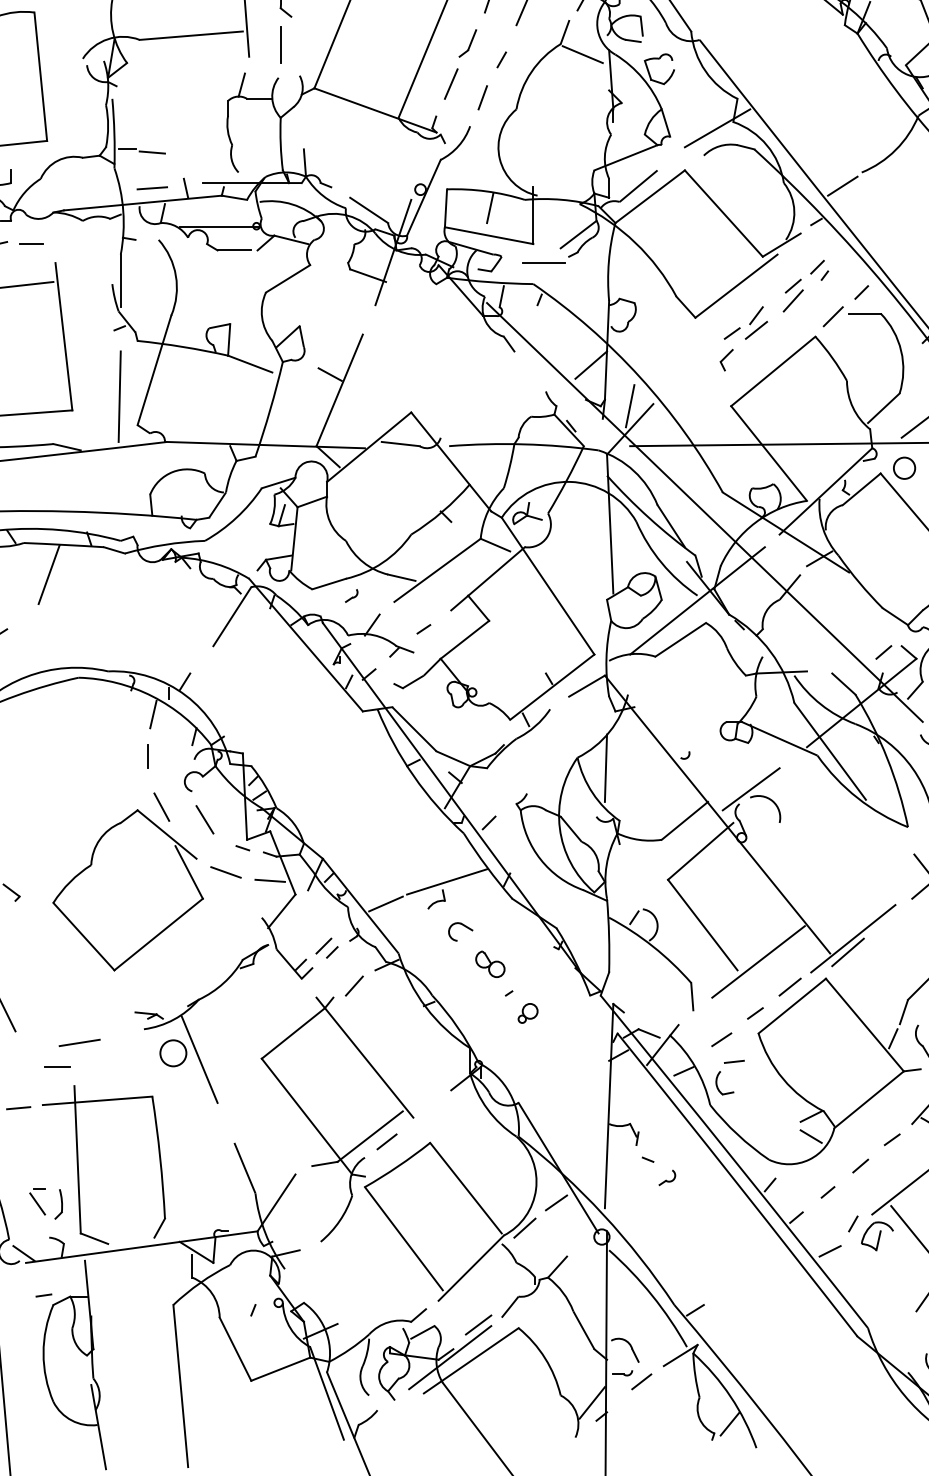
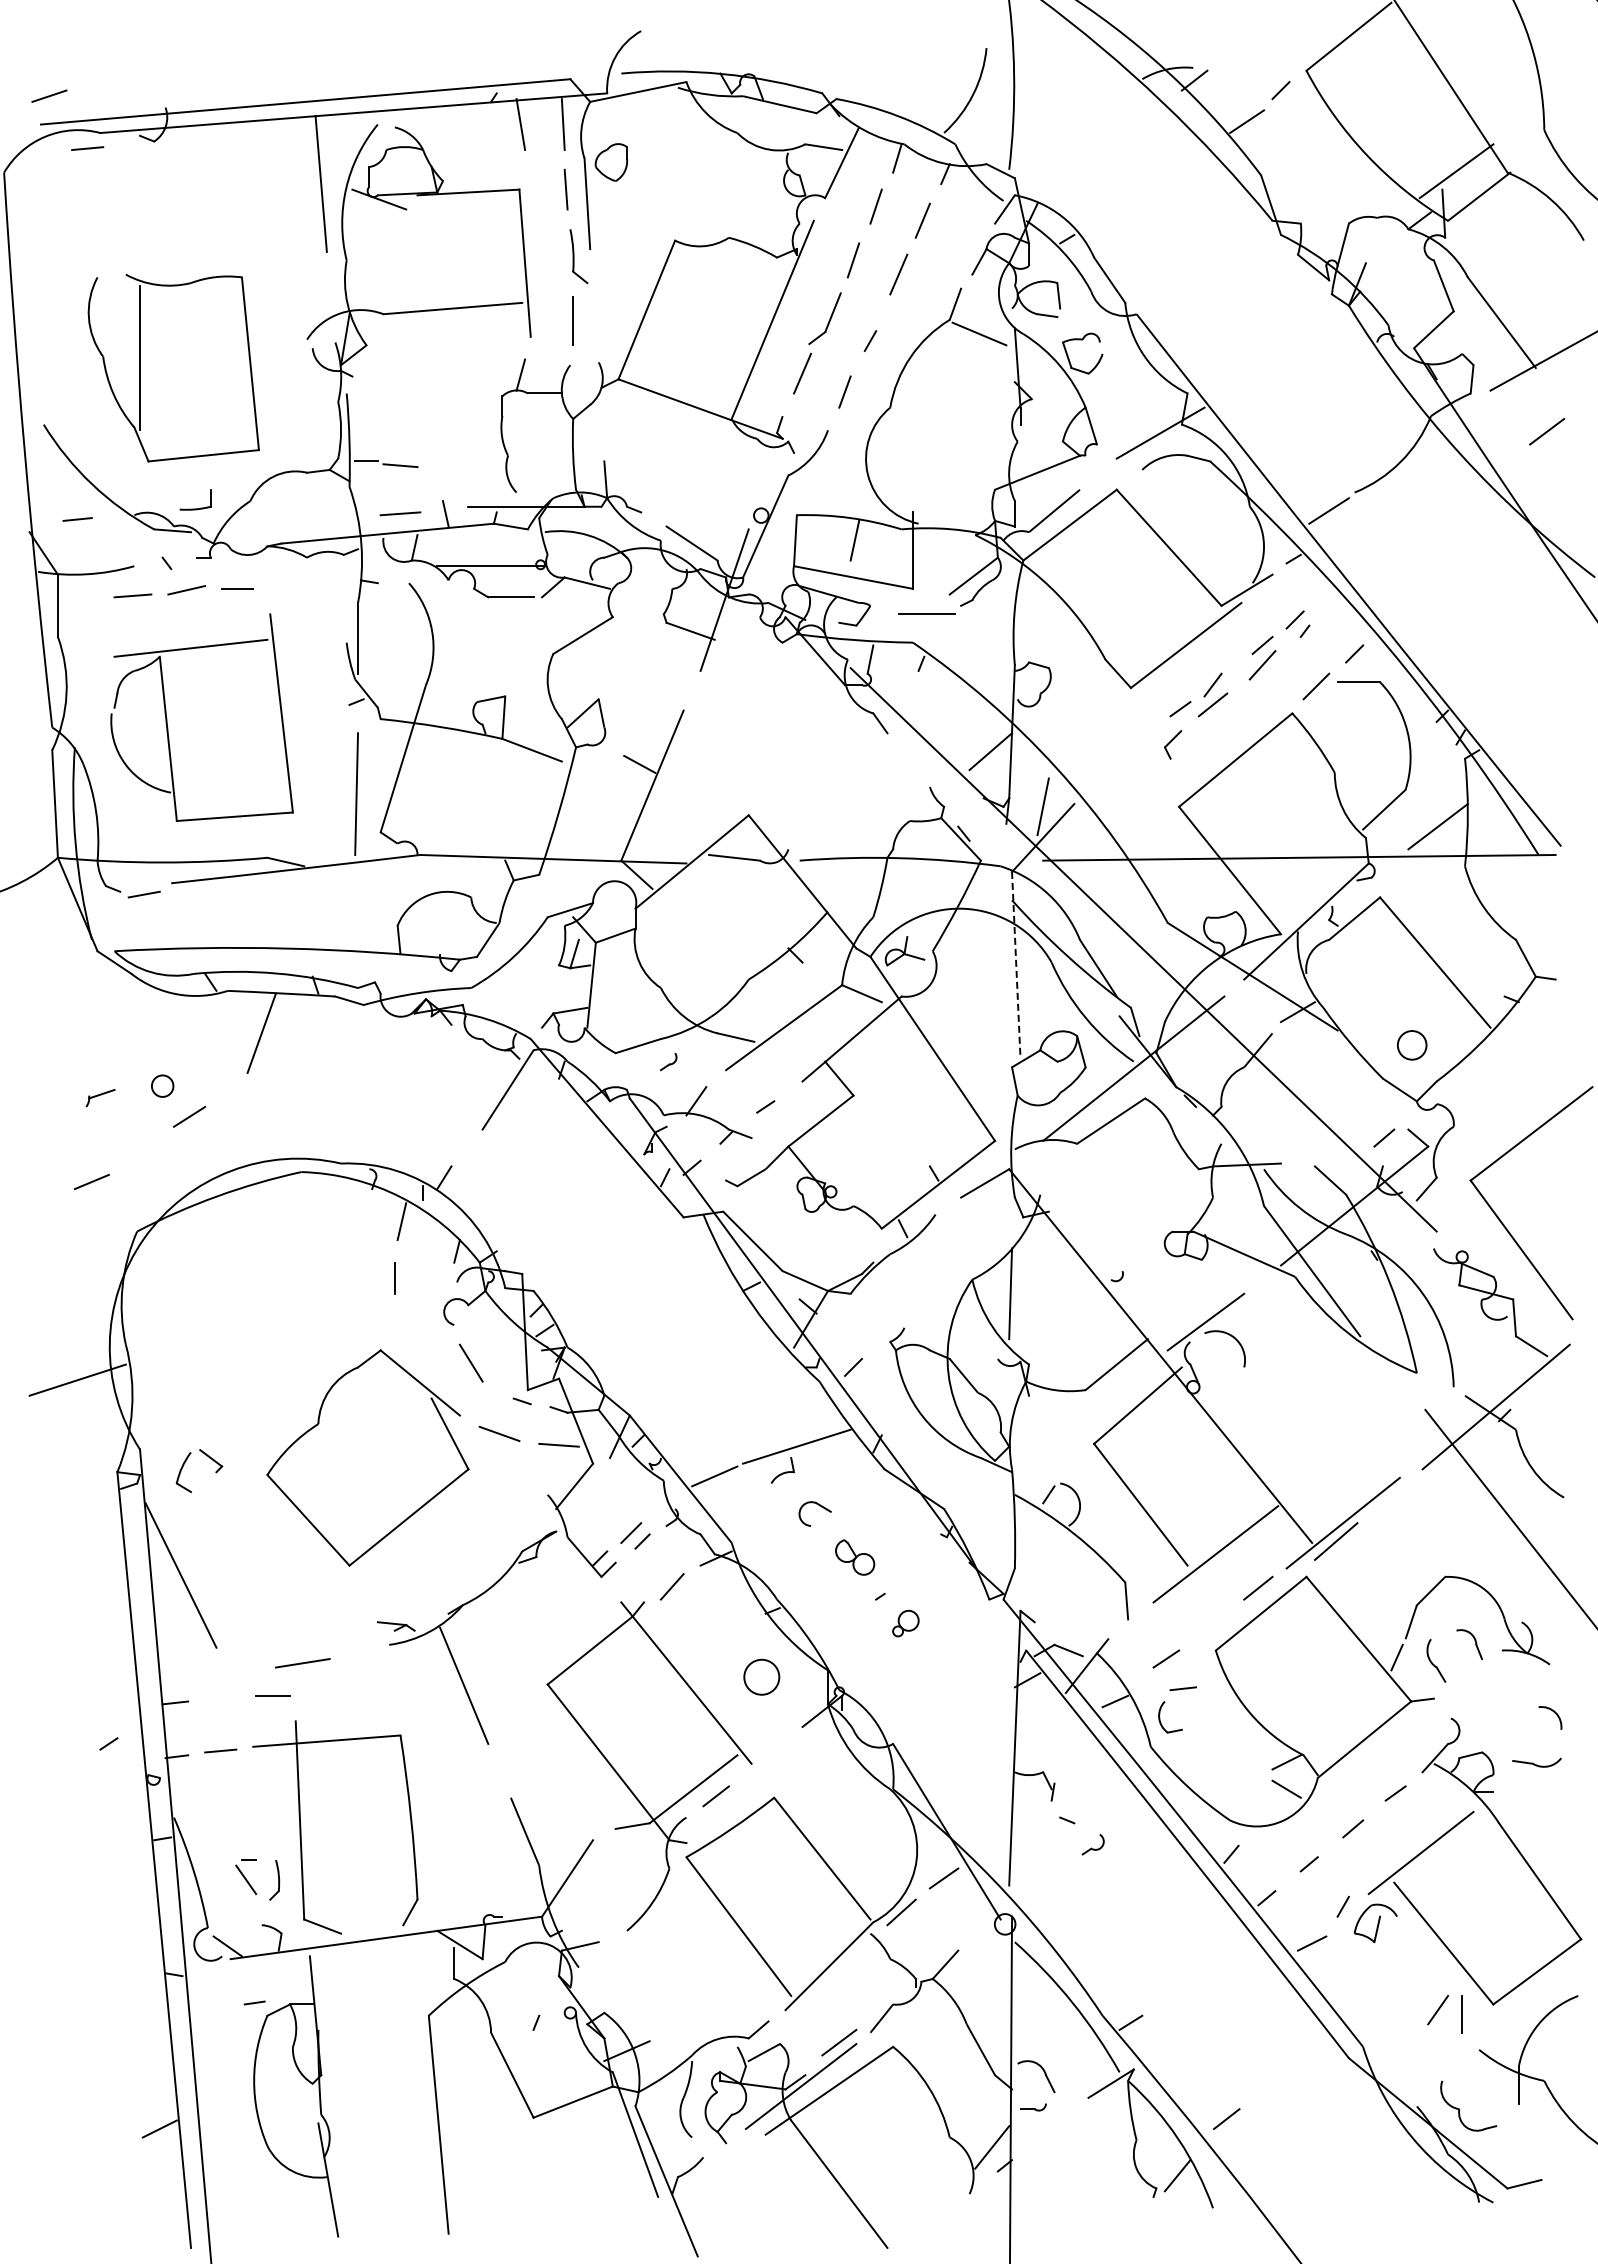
part: (467, 43) -> (824, 318), size x1.4
circle: (904, 468) -> (1412, 1045), moved
line: (610, 524) -> (1016, 965), solid -> dashed
line: (162, 806) -> (413, 1345), removed
line: (755, 1013) -> (1211, 1623), removed
circle: (173, 1052) -> (761, 1676), moved
line: (641, 1381) -> (1226, 2118), moved

